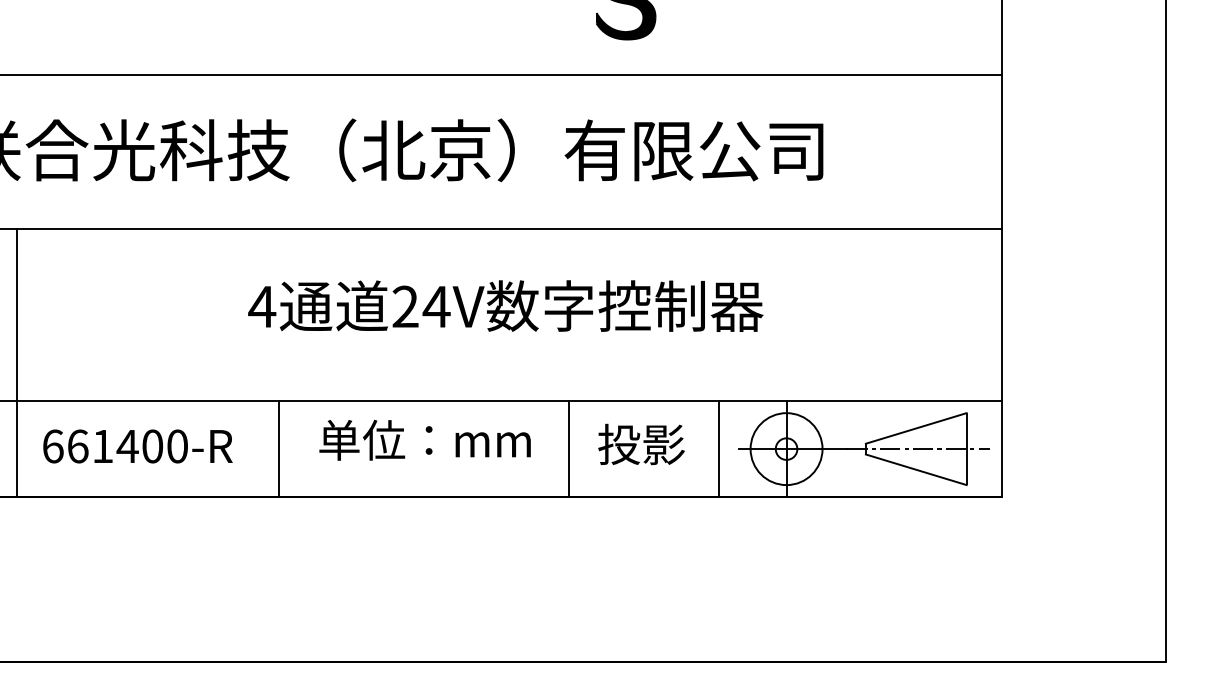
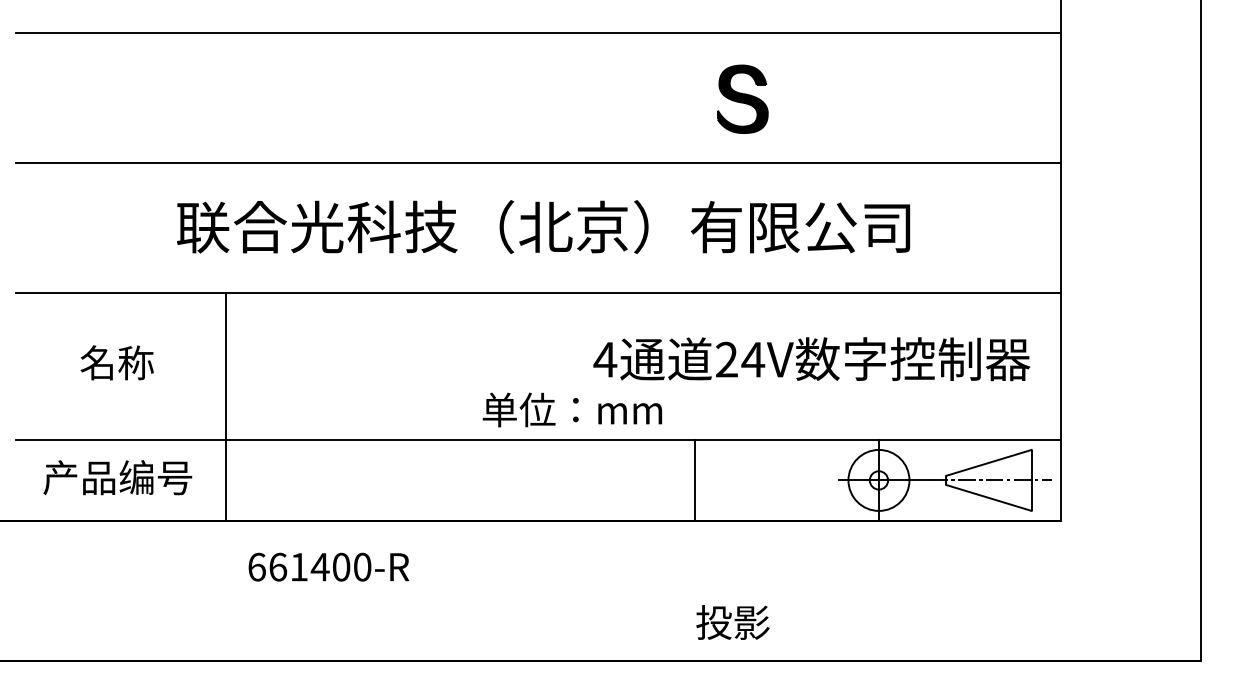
text: (505, 306) -> (811, 359), moved
text: (425, 439) -> (572, 409), moved
text: (640, 444) -> (732, 622), moved
text: (137, 445) -> (328, 566), moved
line: (278, 449) -> (448, 480), removed
line: (718, 449) -> (821, 480), removed

